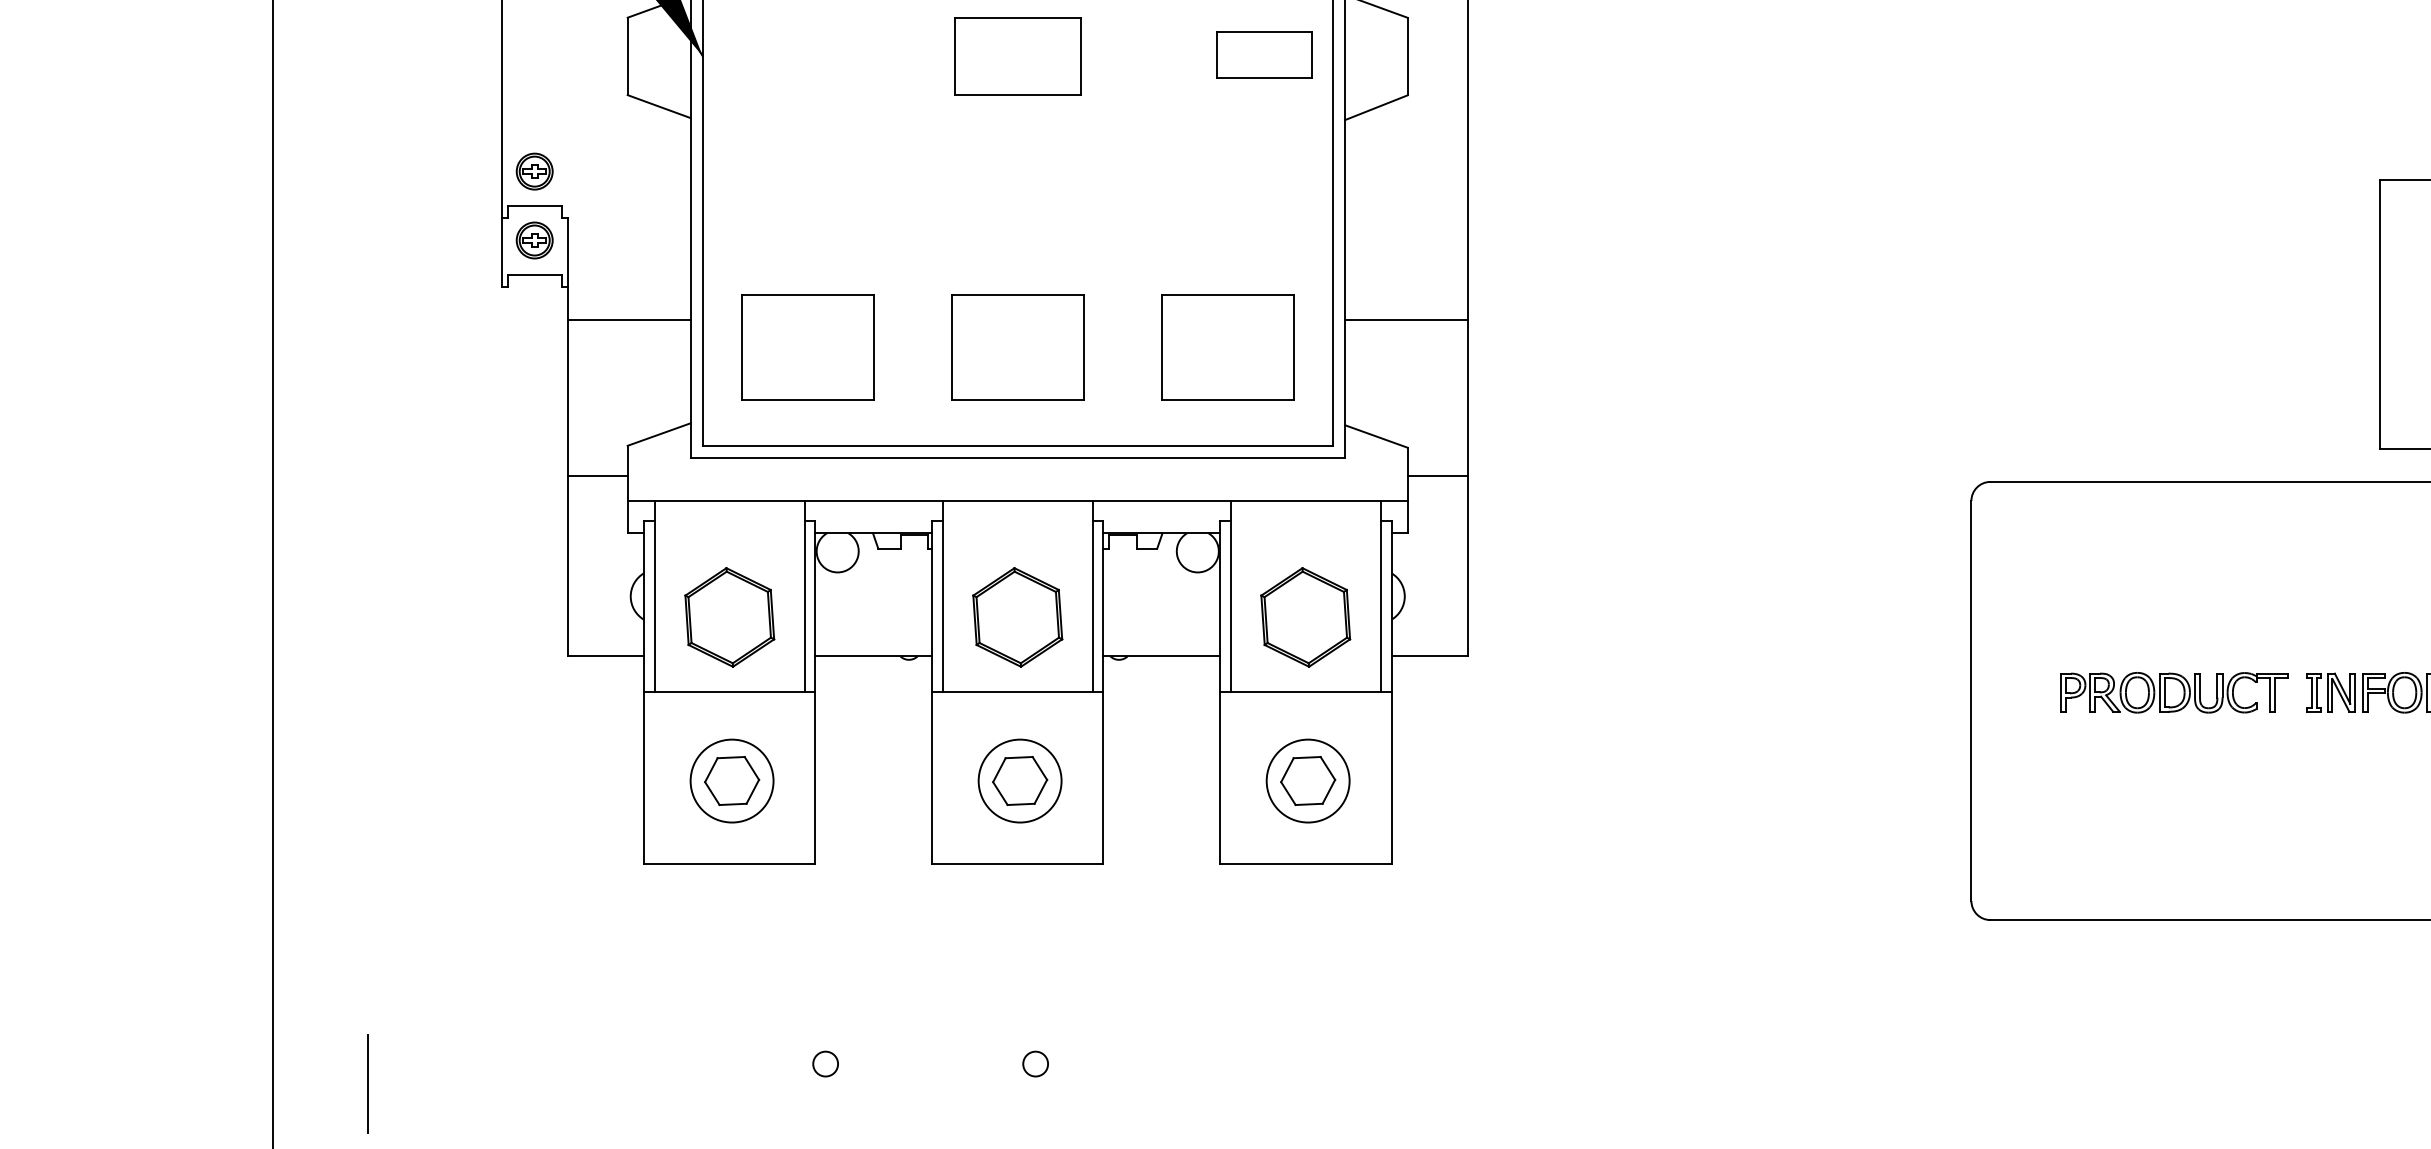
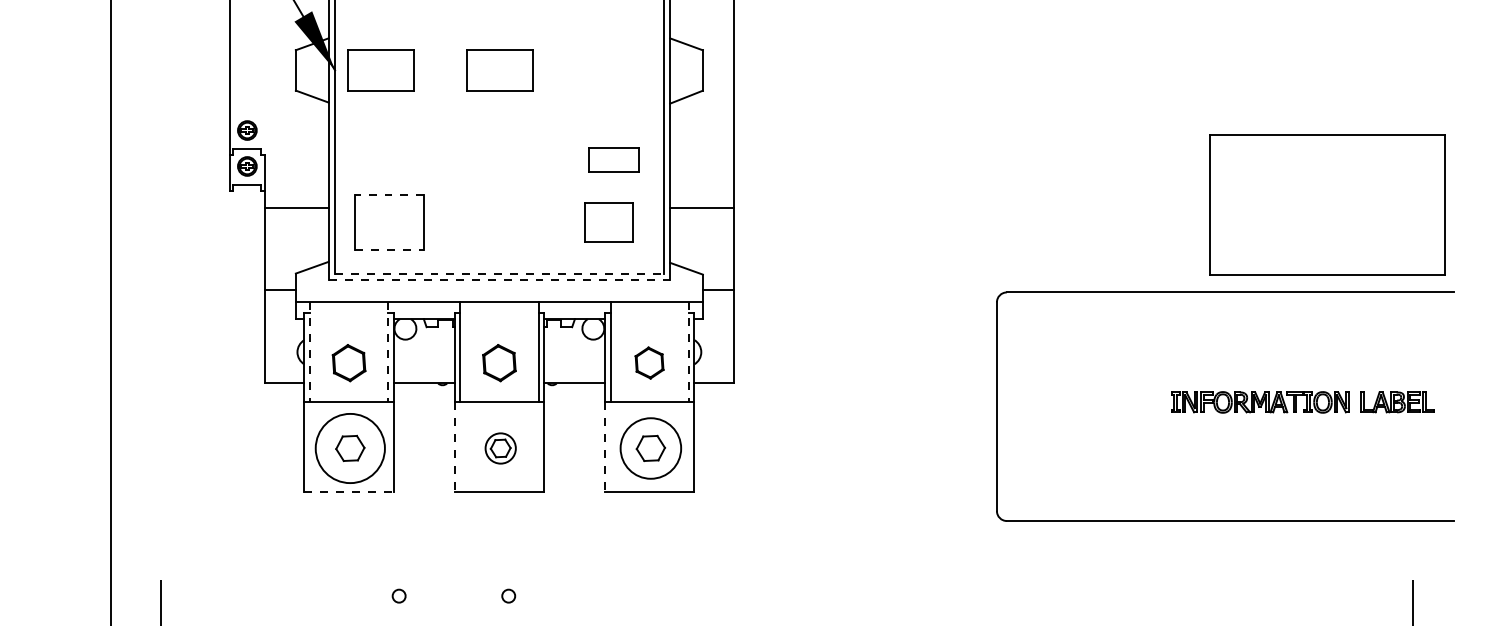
part: (1263, 54) -> (613, 159), moved
part: (789, 56) -> (380, 70), added
line: (807, 294) -> (389, 194), solid -> dashed
part: (1017, 347) -> (499, 222), removed
part: (1226, 347) -> (608, 222), size x0.7
line: (809, 399) -> (390, 249), solid -> dashed
line: (1017, 445) -> (499, 273), solid -> dashed
line: (1017, 459) -> (499, 280), solid -> dashed
line: (655, 597) -> (310, 352), solid -> dashed
line: (805, 597) -> (388, 352), solid -> dashed
line: (1380, 597) -> (688, 352), solid -> dashed
part: (728, 616) -> (348, 362), size x0.7
part: (1017, 616) -> (499, 362), size x0.7
part: (1305, 616) -> (649, 362), size x0.6
part: (2173, 692) -> (1102, 402), removed
line: (931, 777) -> (454, 446), solid -> dashed
line: (1219, 777) -> (604, 446), solid -> dashed
circle: (730, 781) -> (349, 448), size x1.6
part: (1019, 781) -> (500, 448), size x0.7
circle: (1307, 781) -> (650, 448), size x1.4
line: (730, 863) -> (349, 491), solid -> dashed

